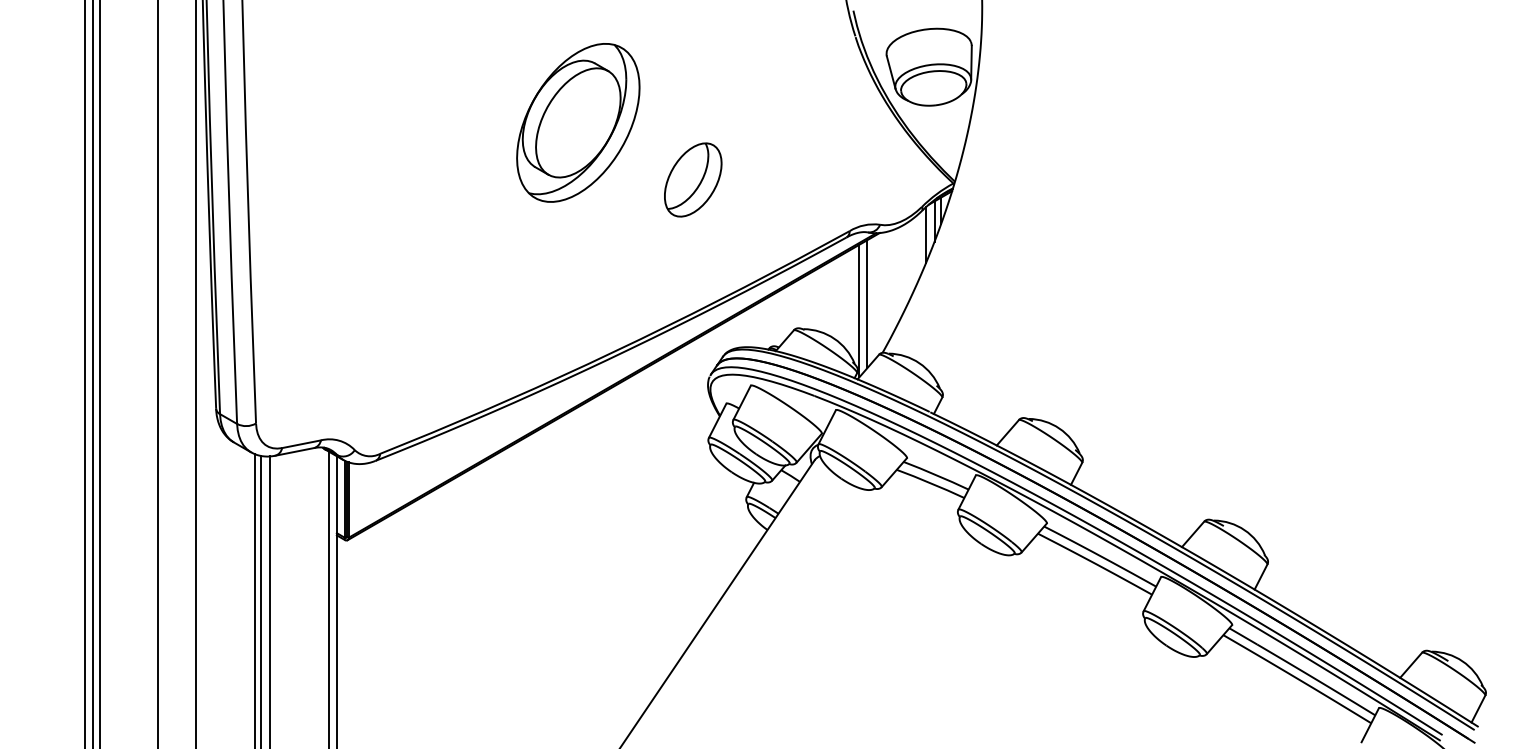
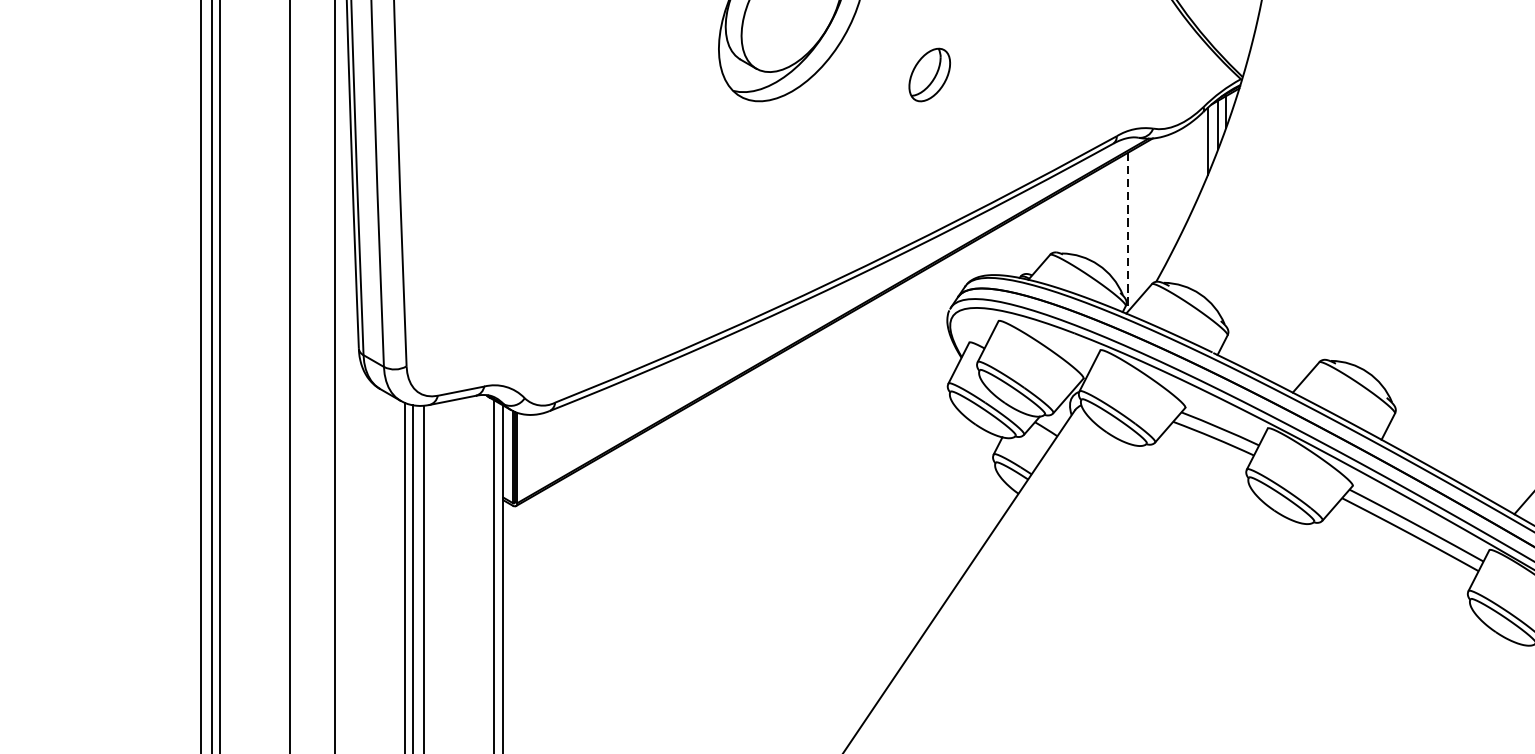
part: (693, 179) -> (929, 74), size x0.6
line: (867, 304) -> (1138, 223), removed
line: (859, 311) -> (1128, 232), solid -> dashed

